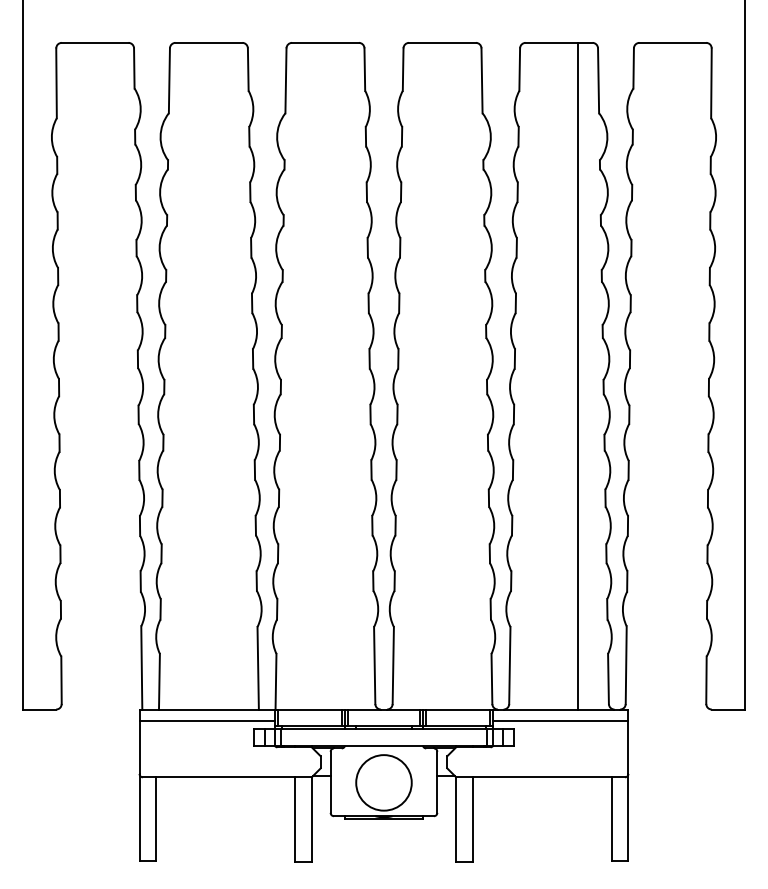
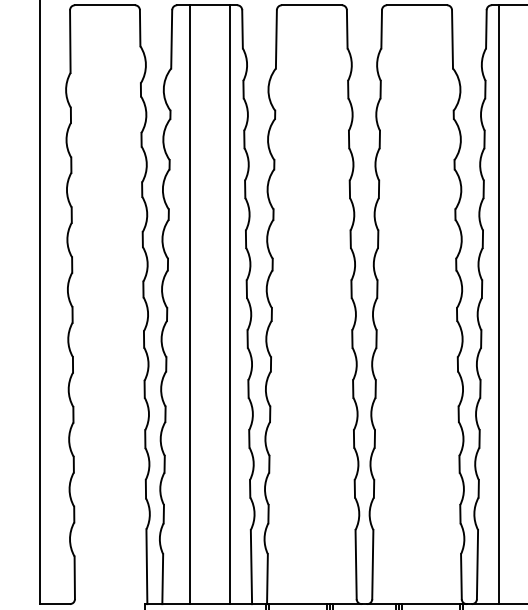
line: (189, 375) -> (189, 304), added
line: (233, 375) -> (229, 304), added
line: (534, 375) -> (499, 304), added

